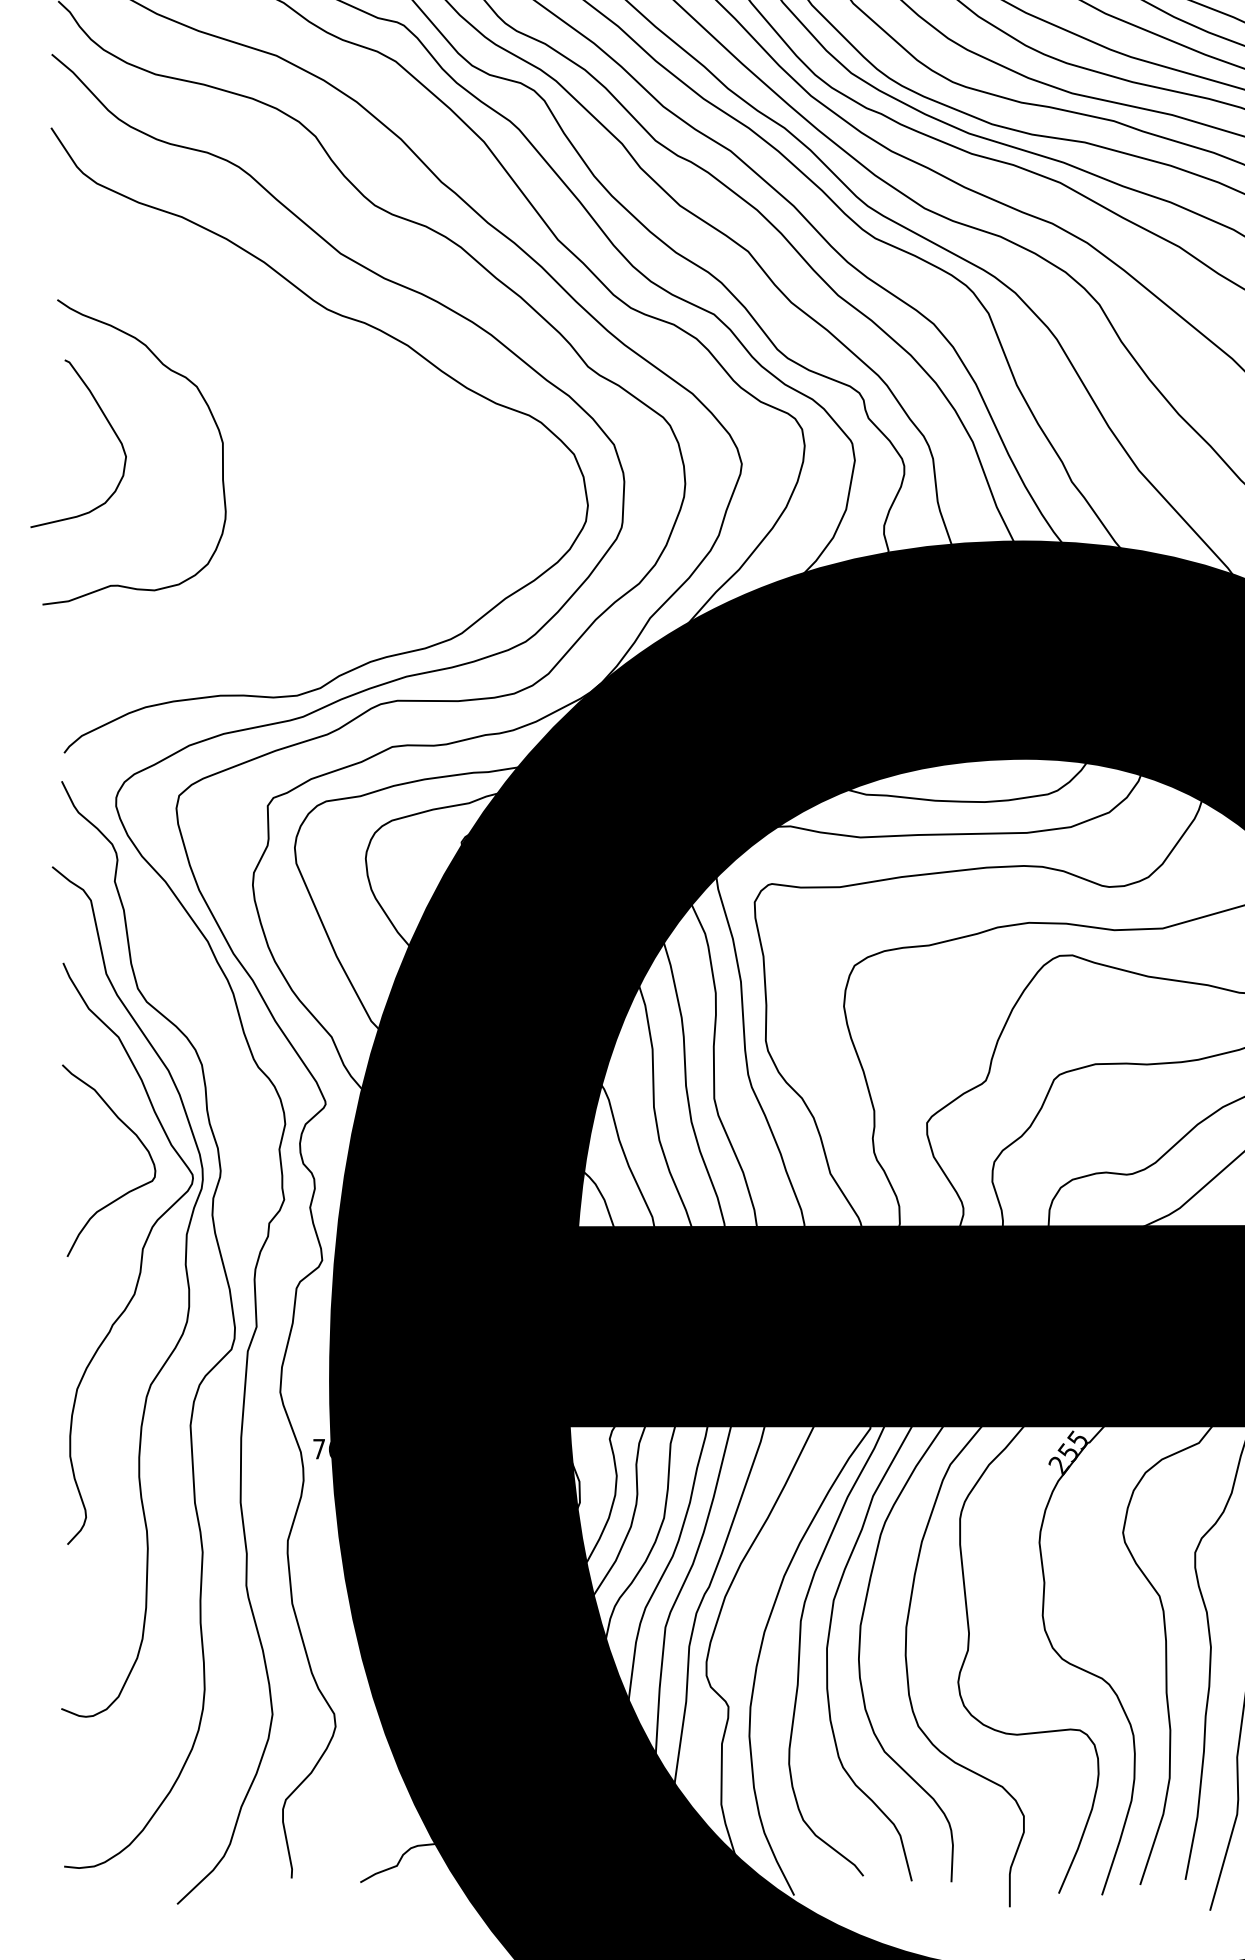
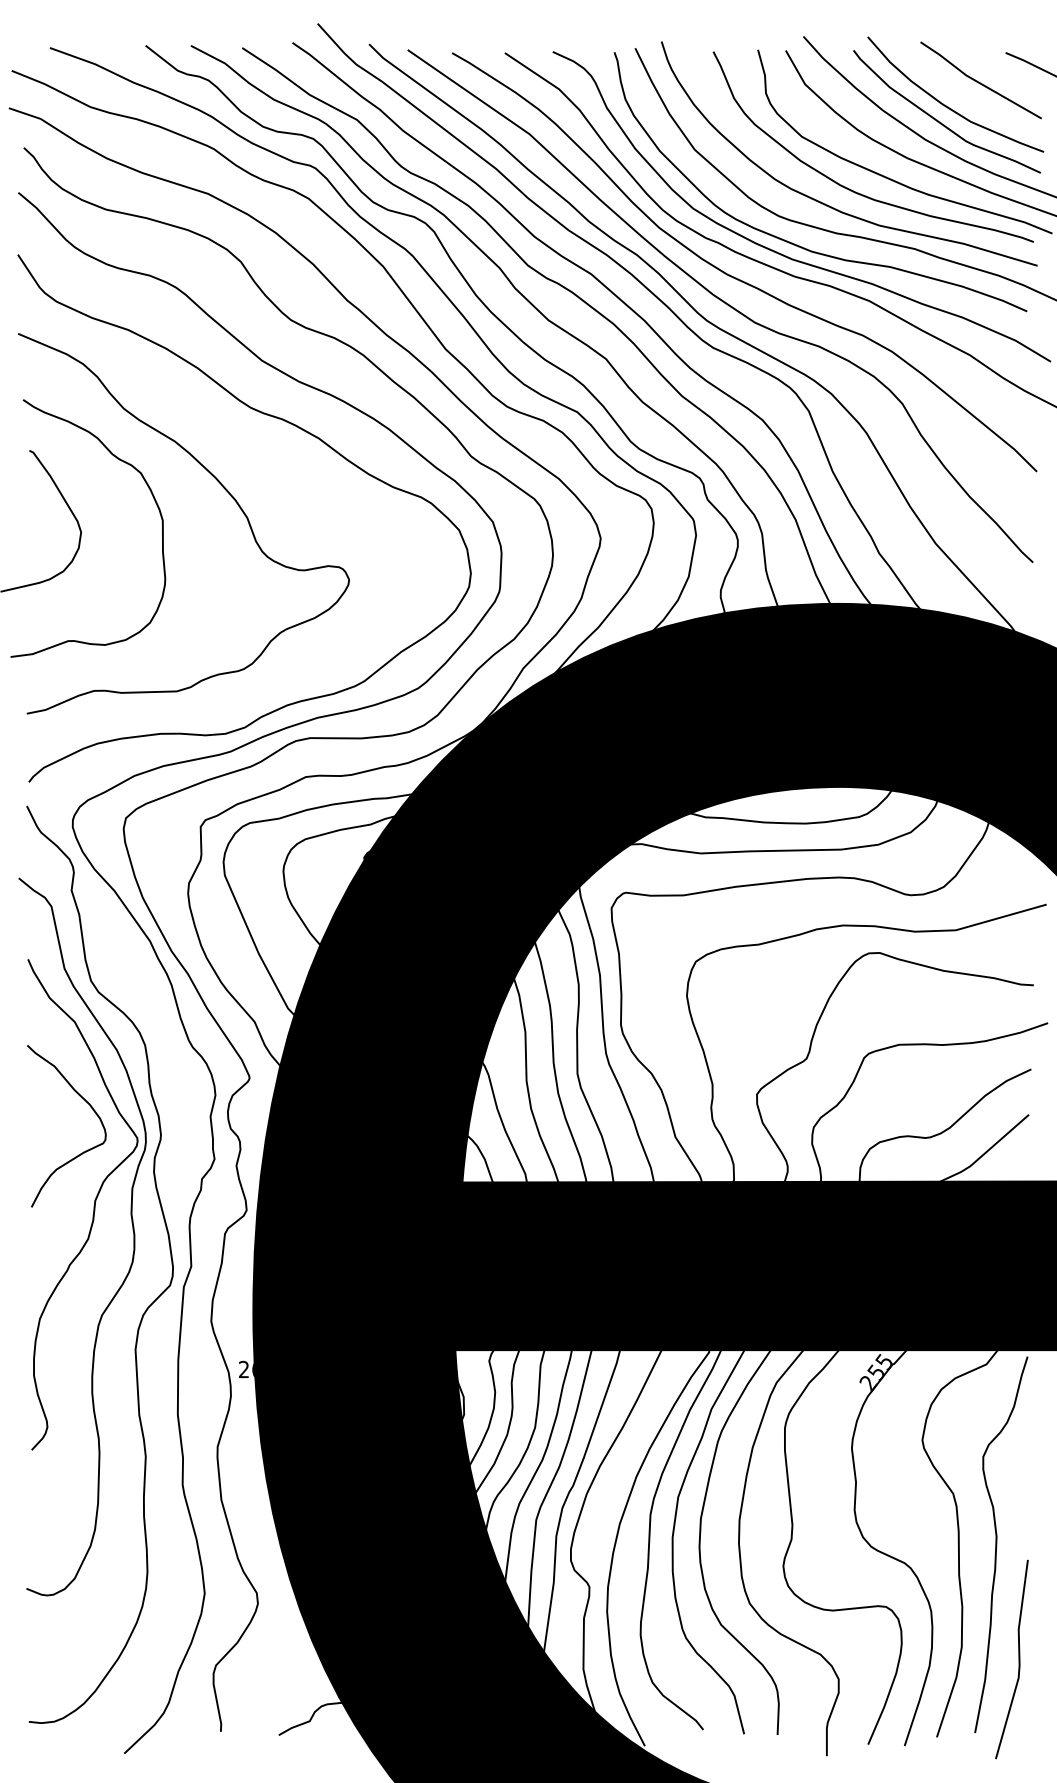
curve: (293, 403) -> (222, 487), added
text: (318, 1449) -> (243, 1369), 769,5 -> 269,5

